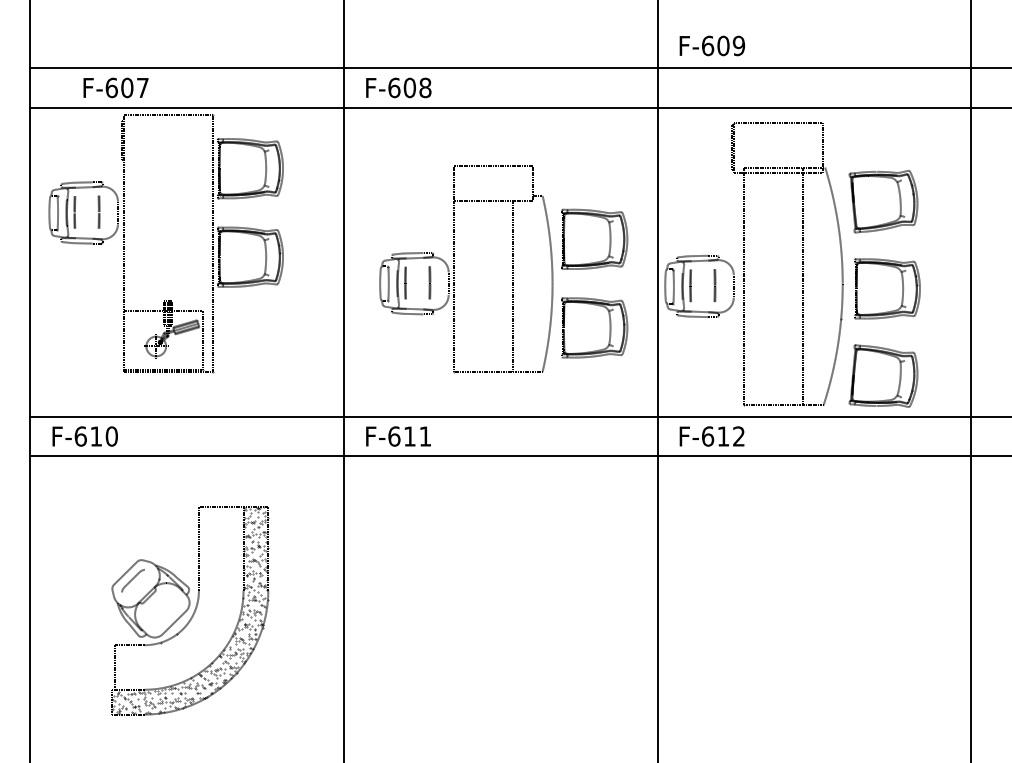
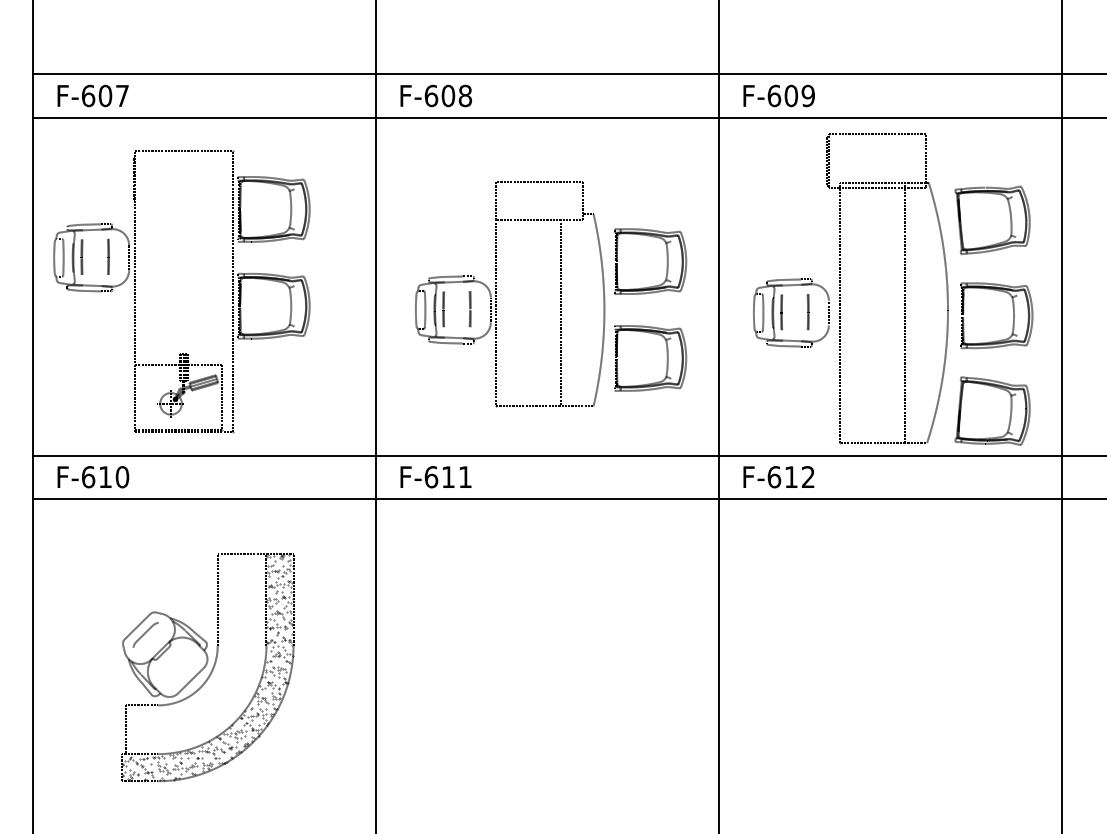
text: (712, 45) -> (779, 95), moved
text: (115, 87) -> (92, 95), moved
part: (124, 242) -> (136, 290), moved
part: (802, 264) -> (903, 289), moved

